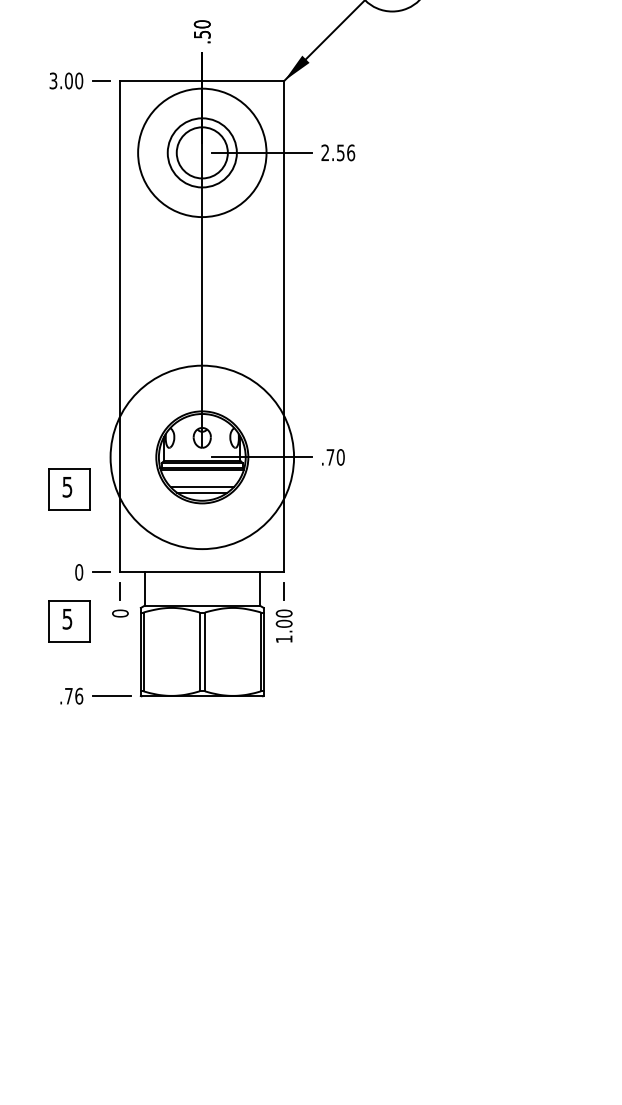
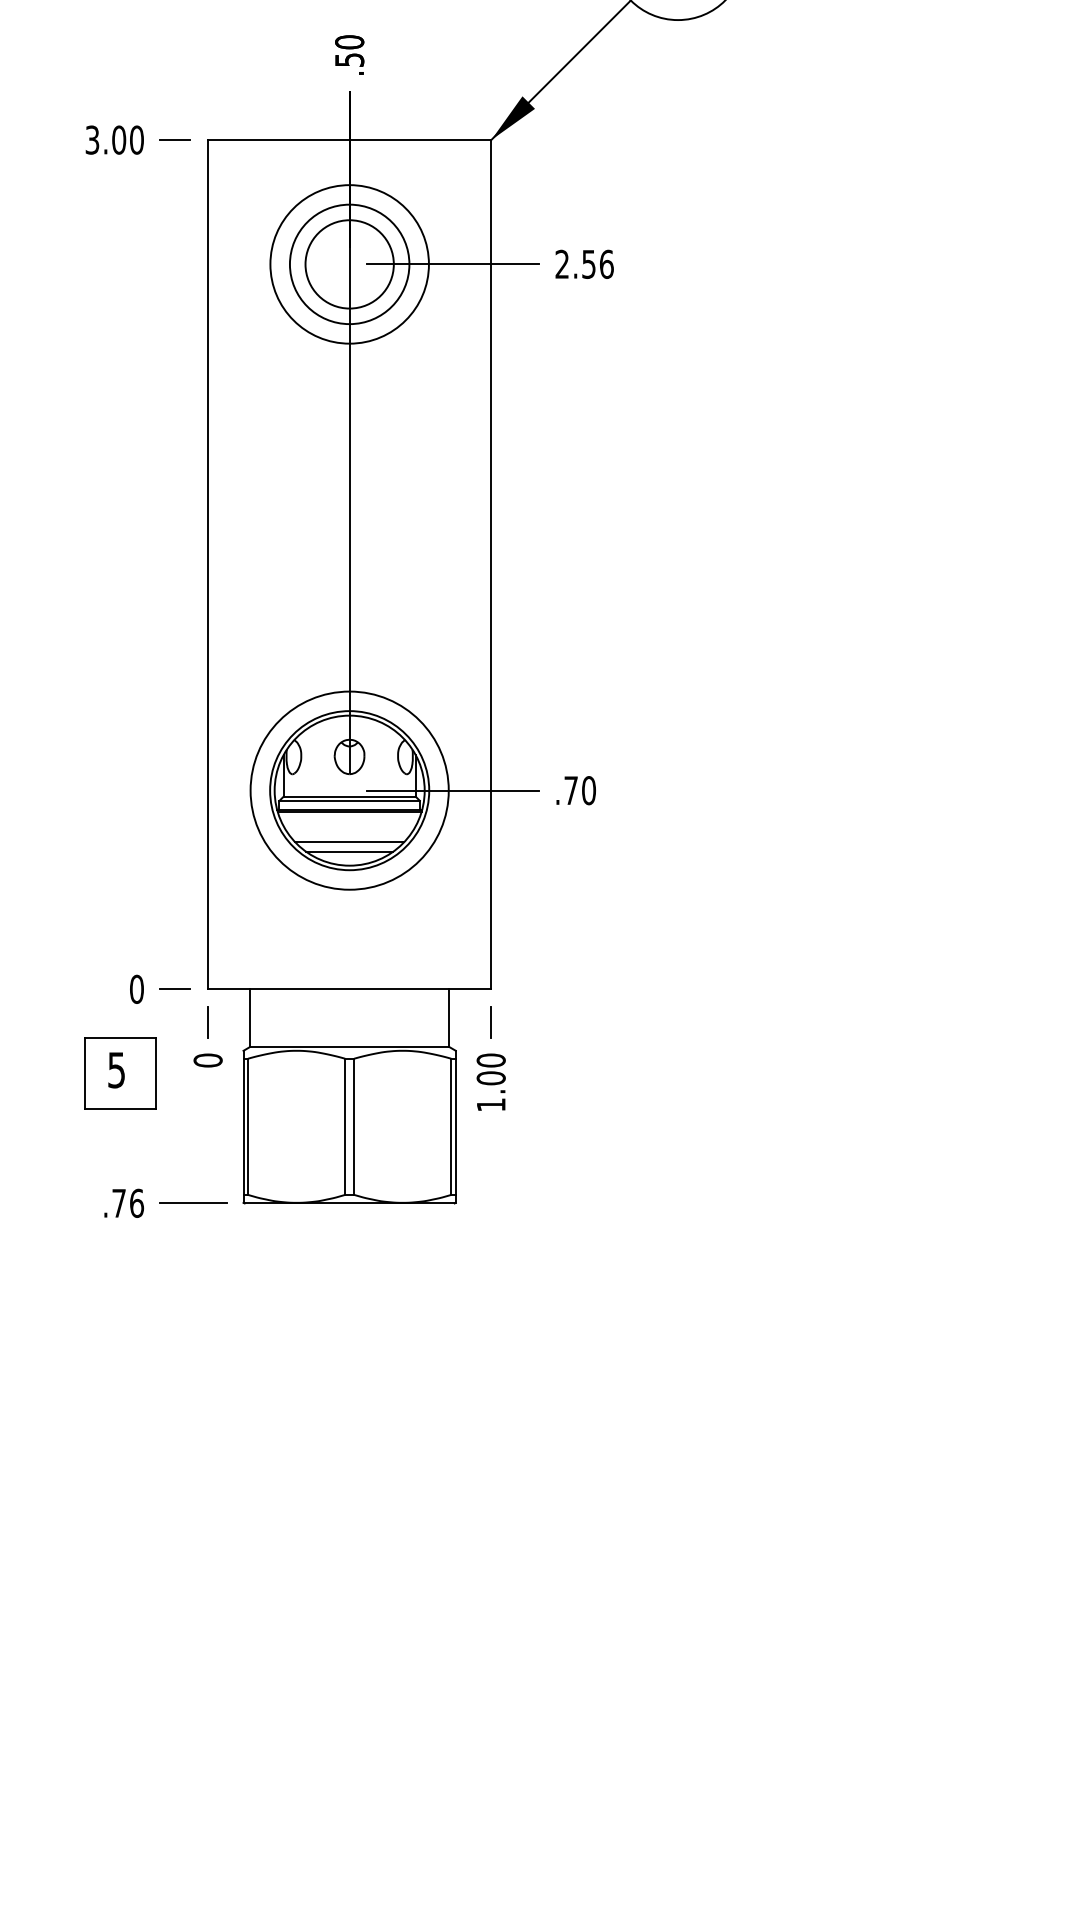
circle: (202, 152) -> (349, 263), size x0.71
circle: (201, 457) -> (348, 790), size x0.62
part: (69, 489) -> (120, 846), removed

